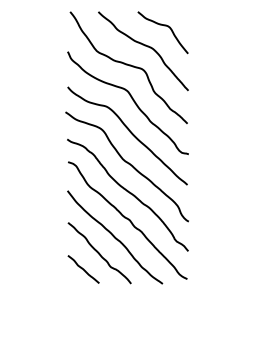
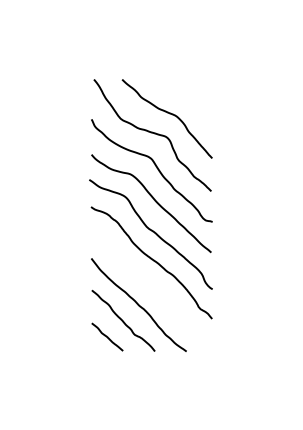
curve: (165, 26) -> (189, 94), removed
curve: (127, 219) -> (151, 287), removed

